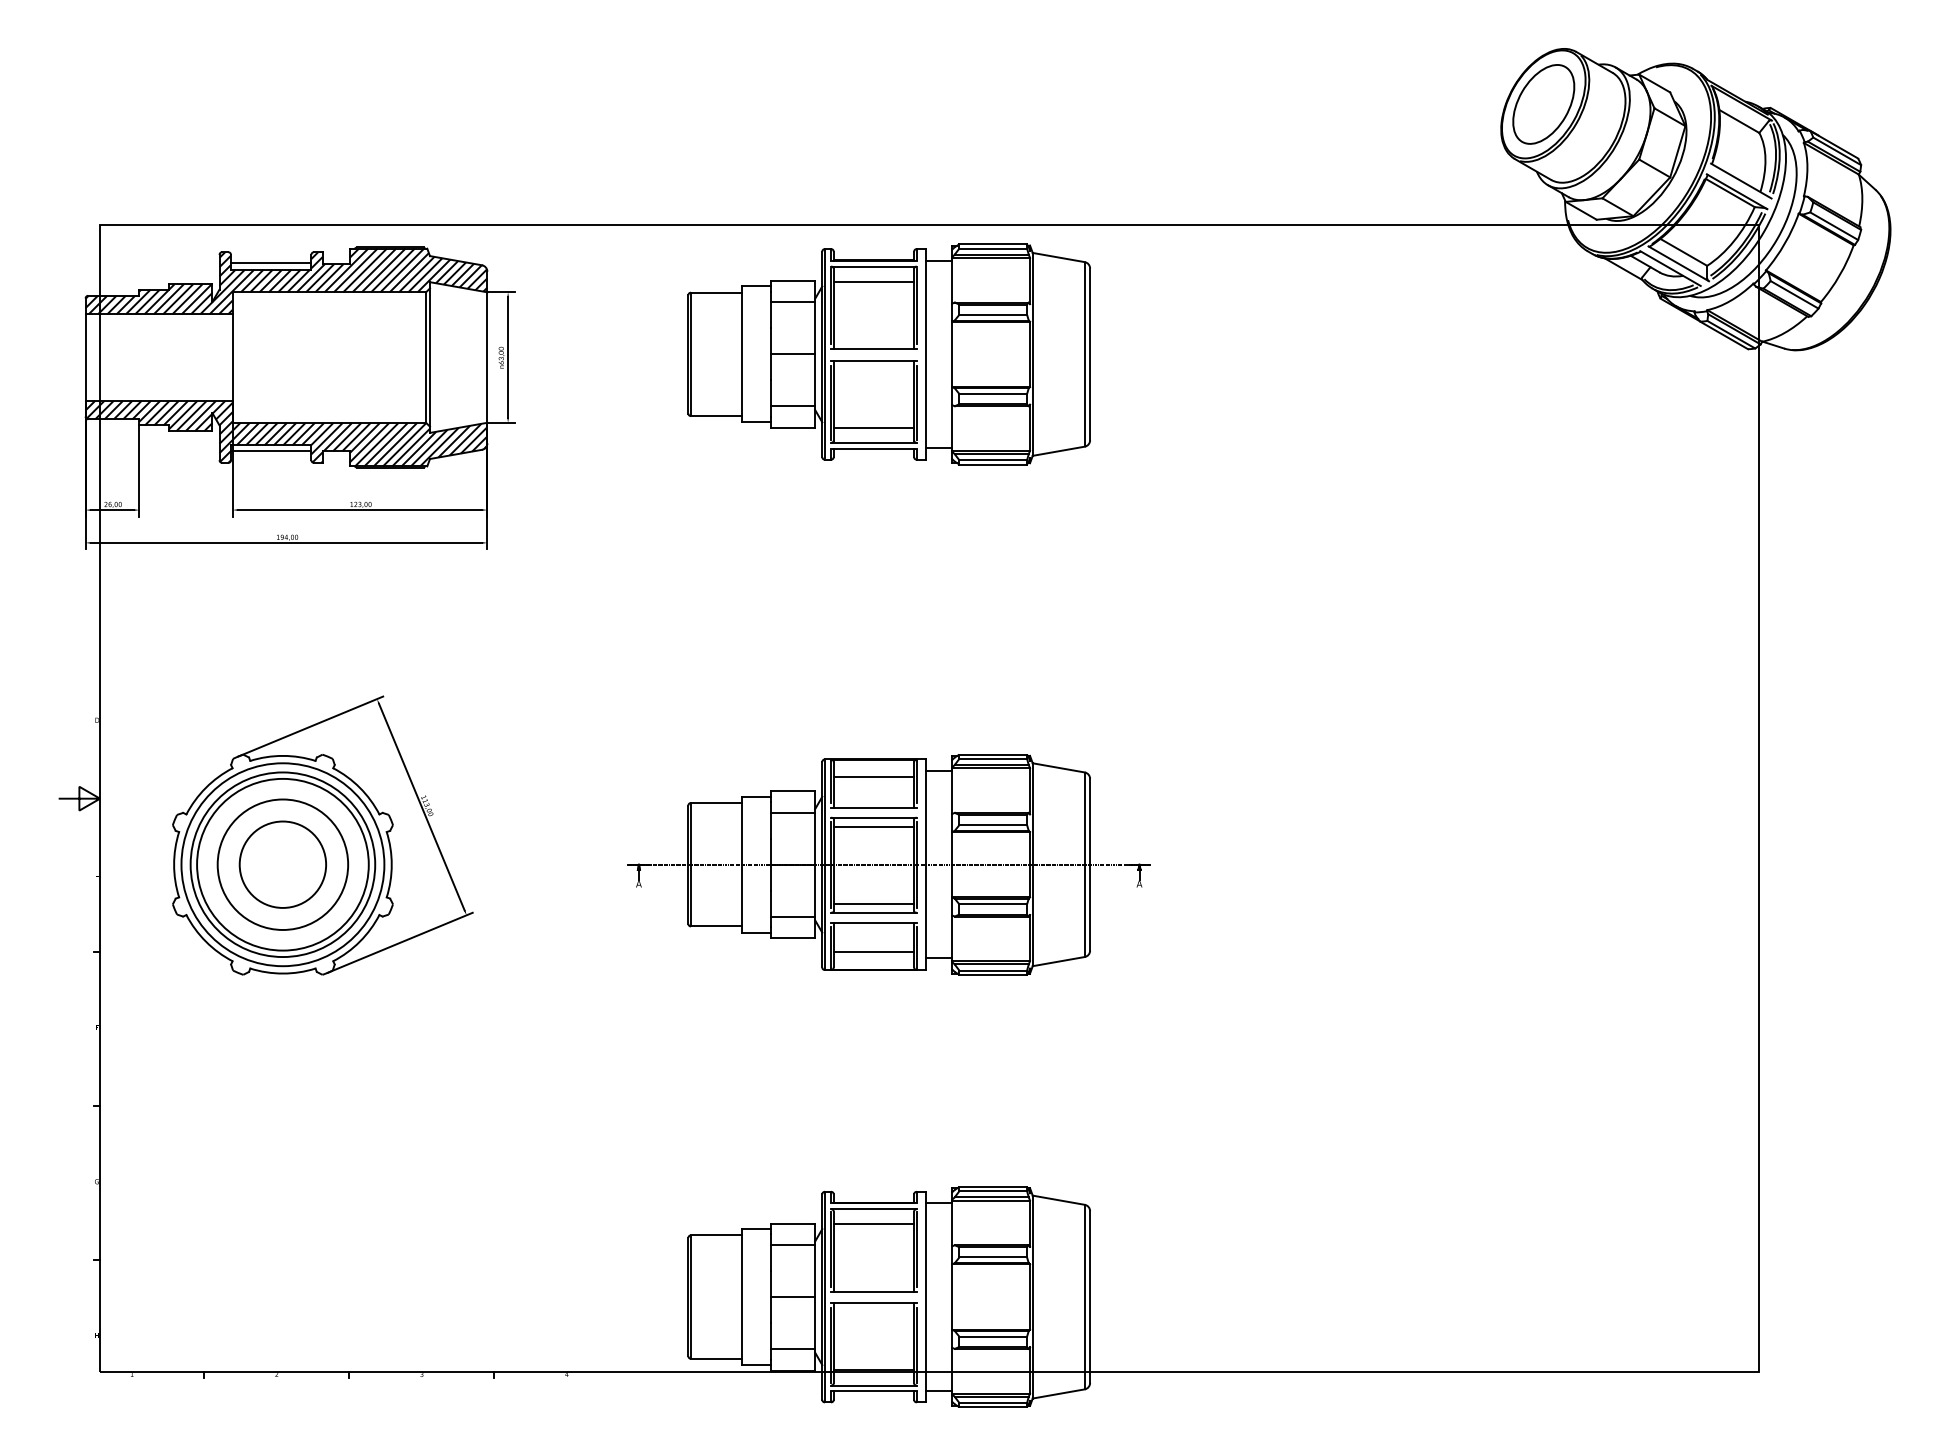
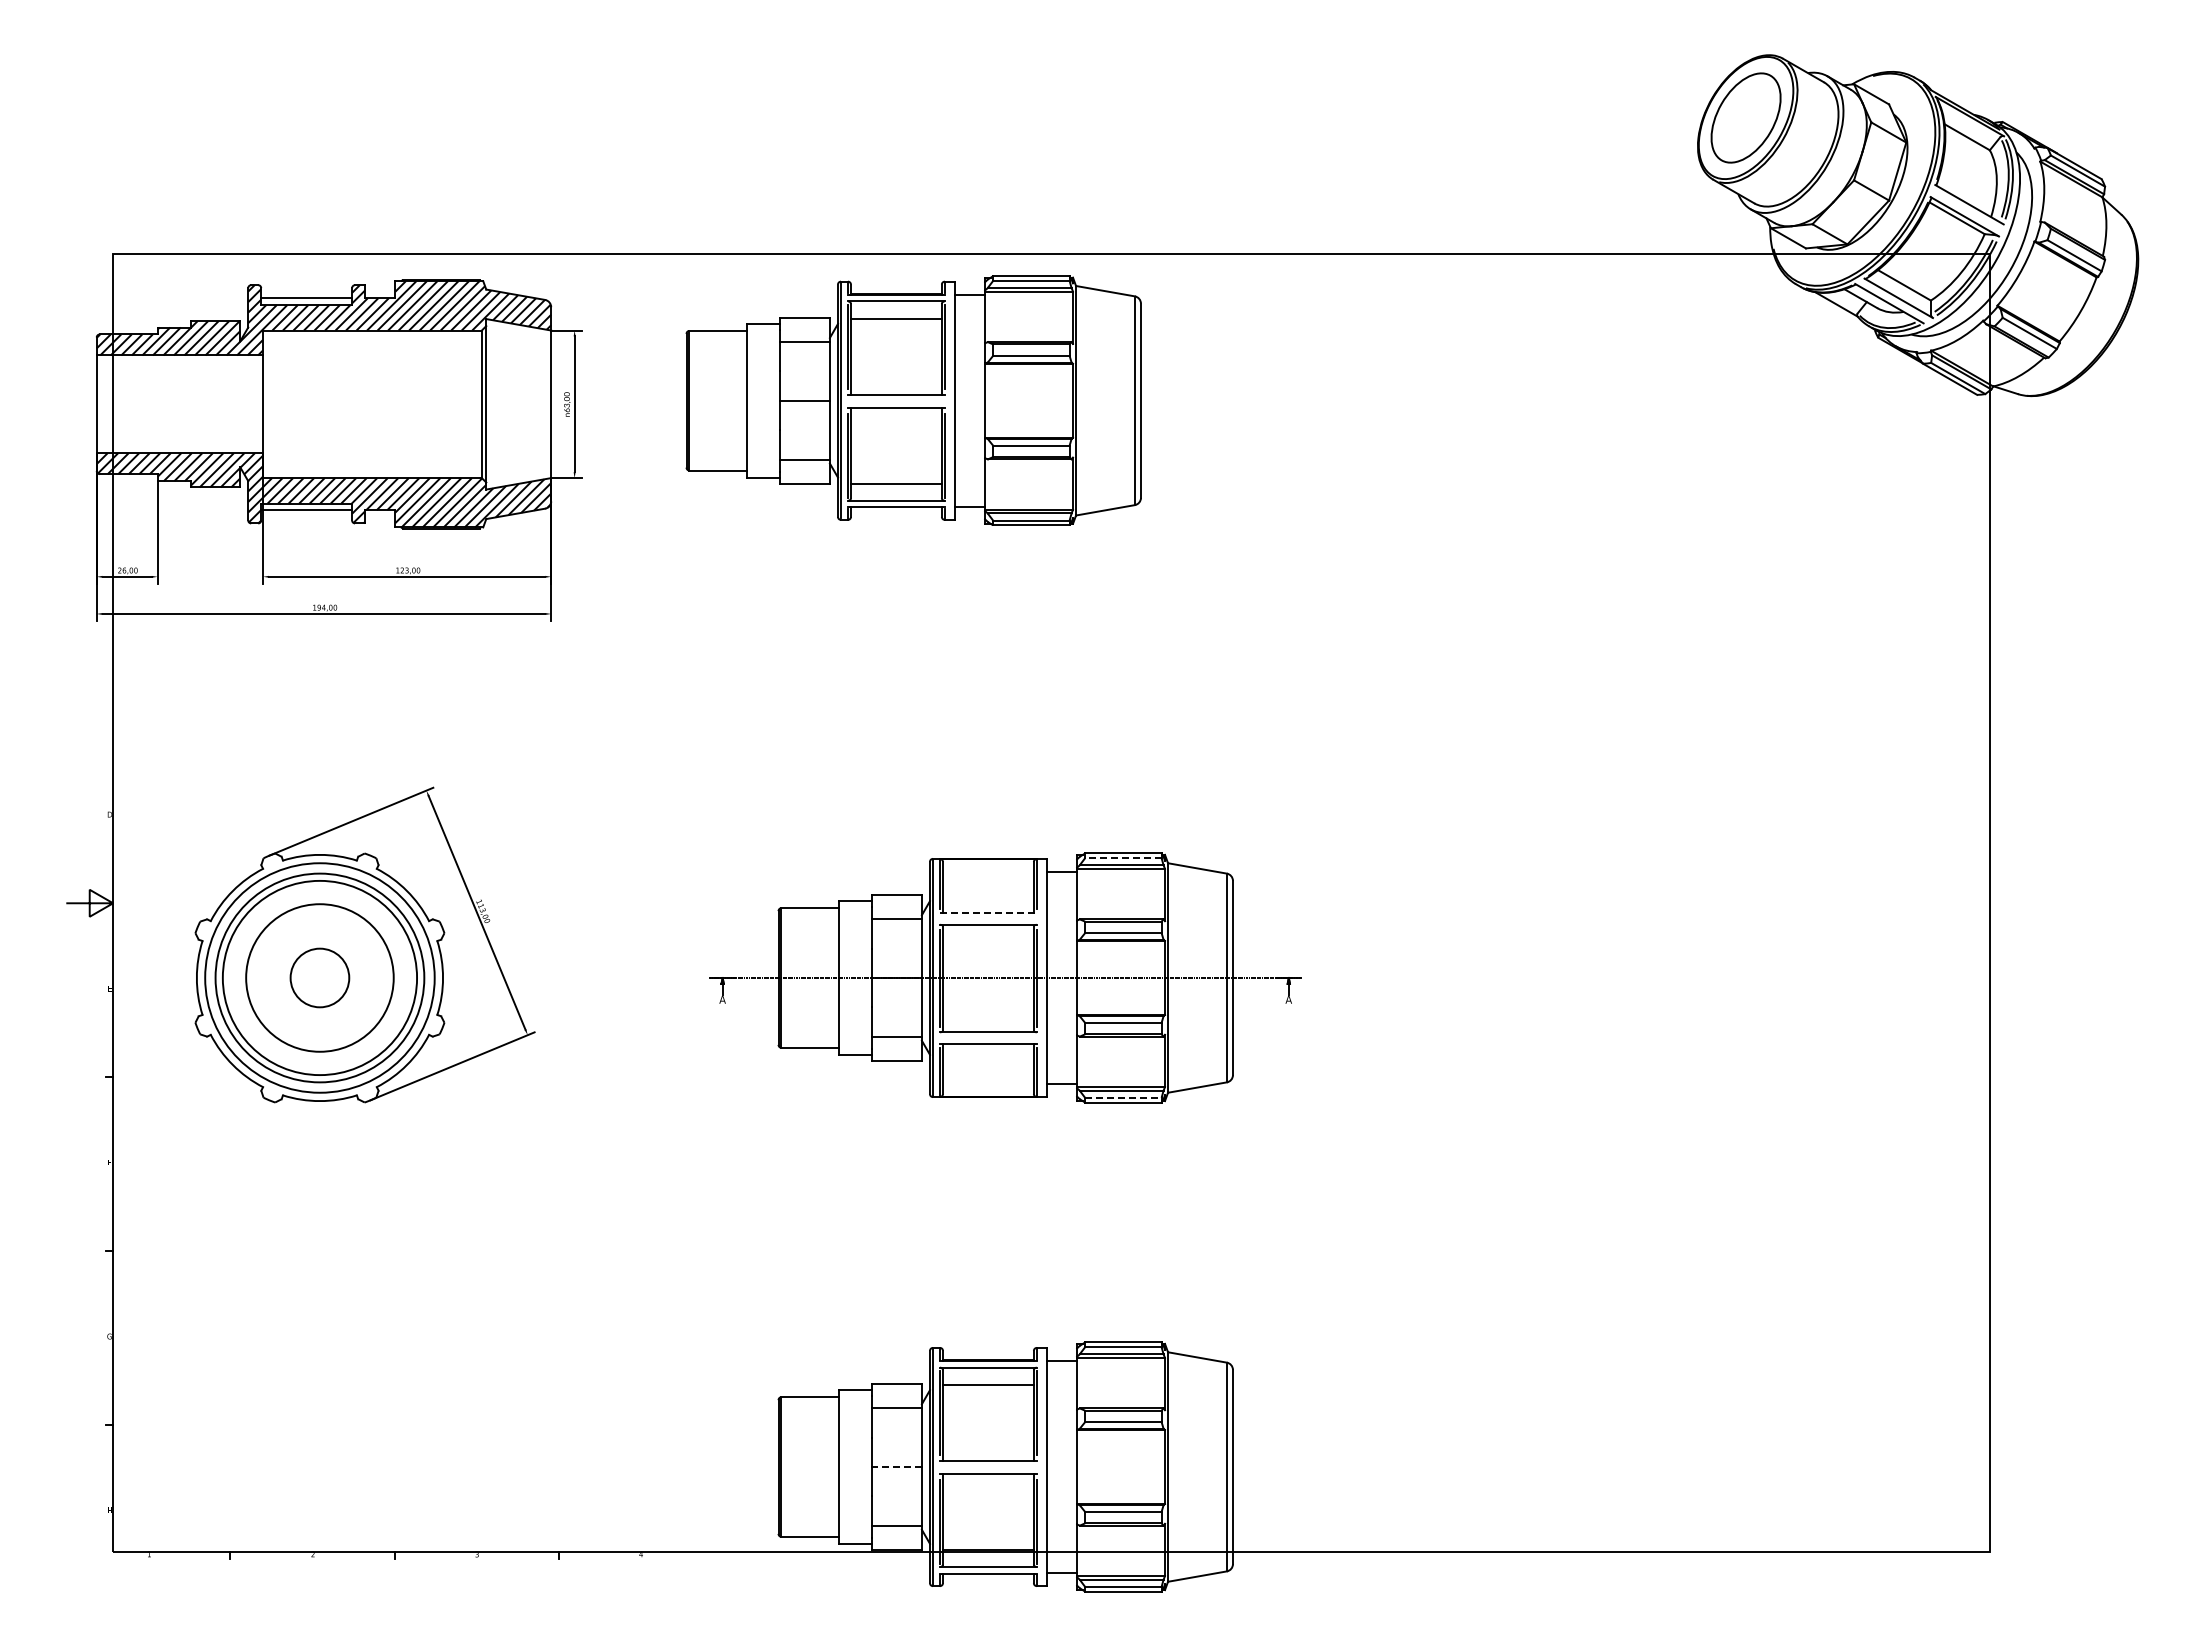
part: (889, 354) -> (913, 400), moved
line: (992, 759) -> (1122, 858), solid -> dashed
line: (873, 777) -> (987, 879), removed
line: (874, 807) -> (988, 913), solid -> dashed
line: (873, 826) -> (987, 934), removed
circle: (282, 864) -> (319, 977), size x0.6
line: (873, 904) -> (987, 1022), removed
line: (873, 952) -> (987, 1077), removed
line: (993, 970) -> (1123, 1097), solid -> dashed
line: (793, 1297) -> (897, 1467), solid -> dashed

